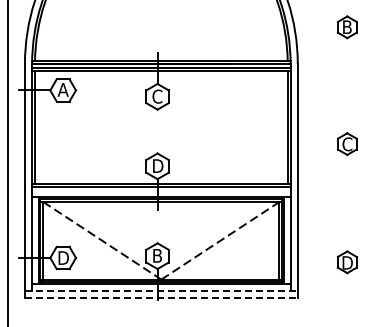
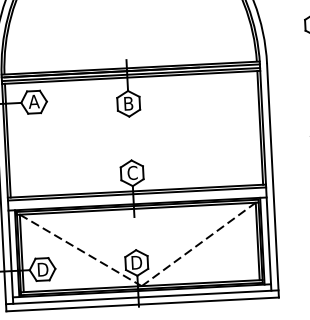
text: (157, 96) -> (128, 103), C -> B
text: (158, 166) -> (133, 173), D -> C
text: (157, 255) -> (136, 262), B -> D
line: (161, 290) -> (142, 297), dashed -> solid
line: (161, 297) -> (142, 304), dashed -> solid

